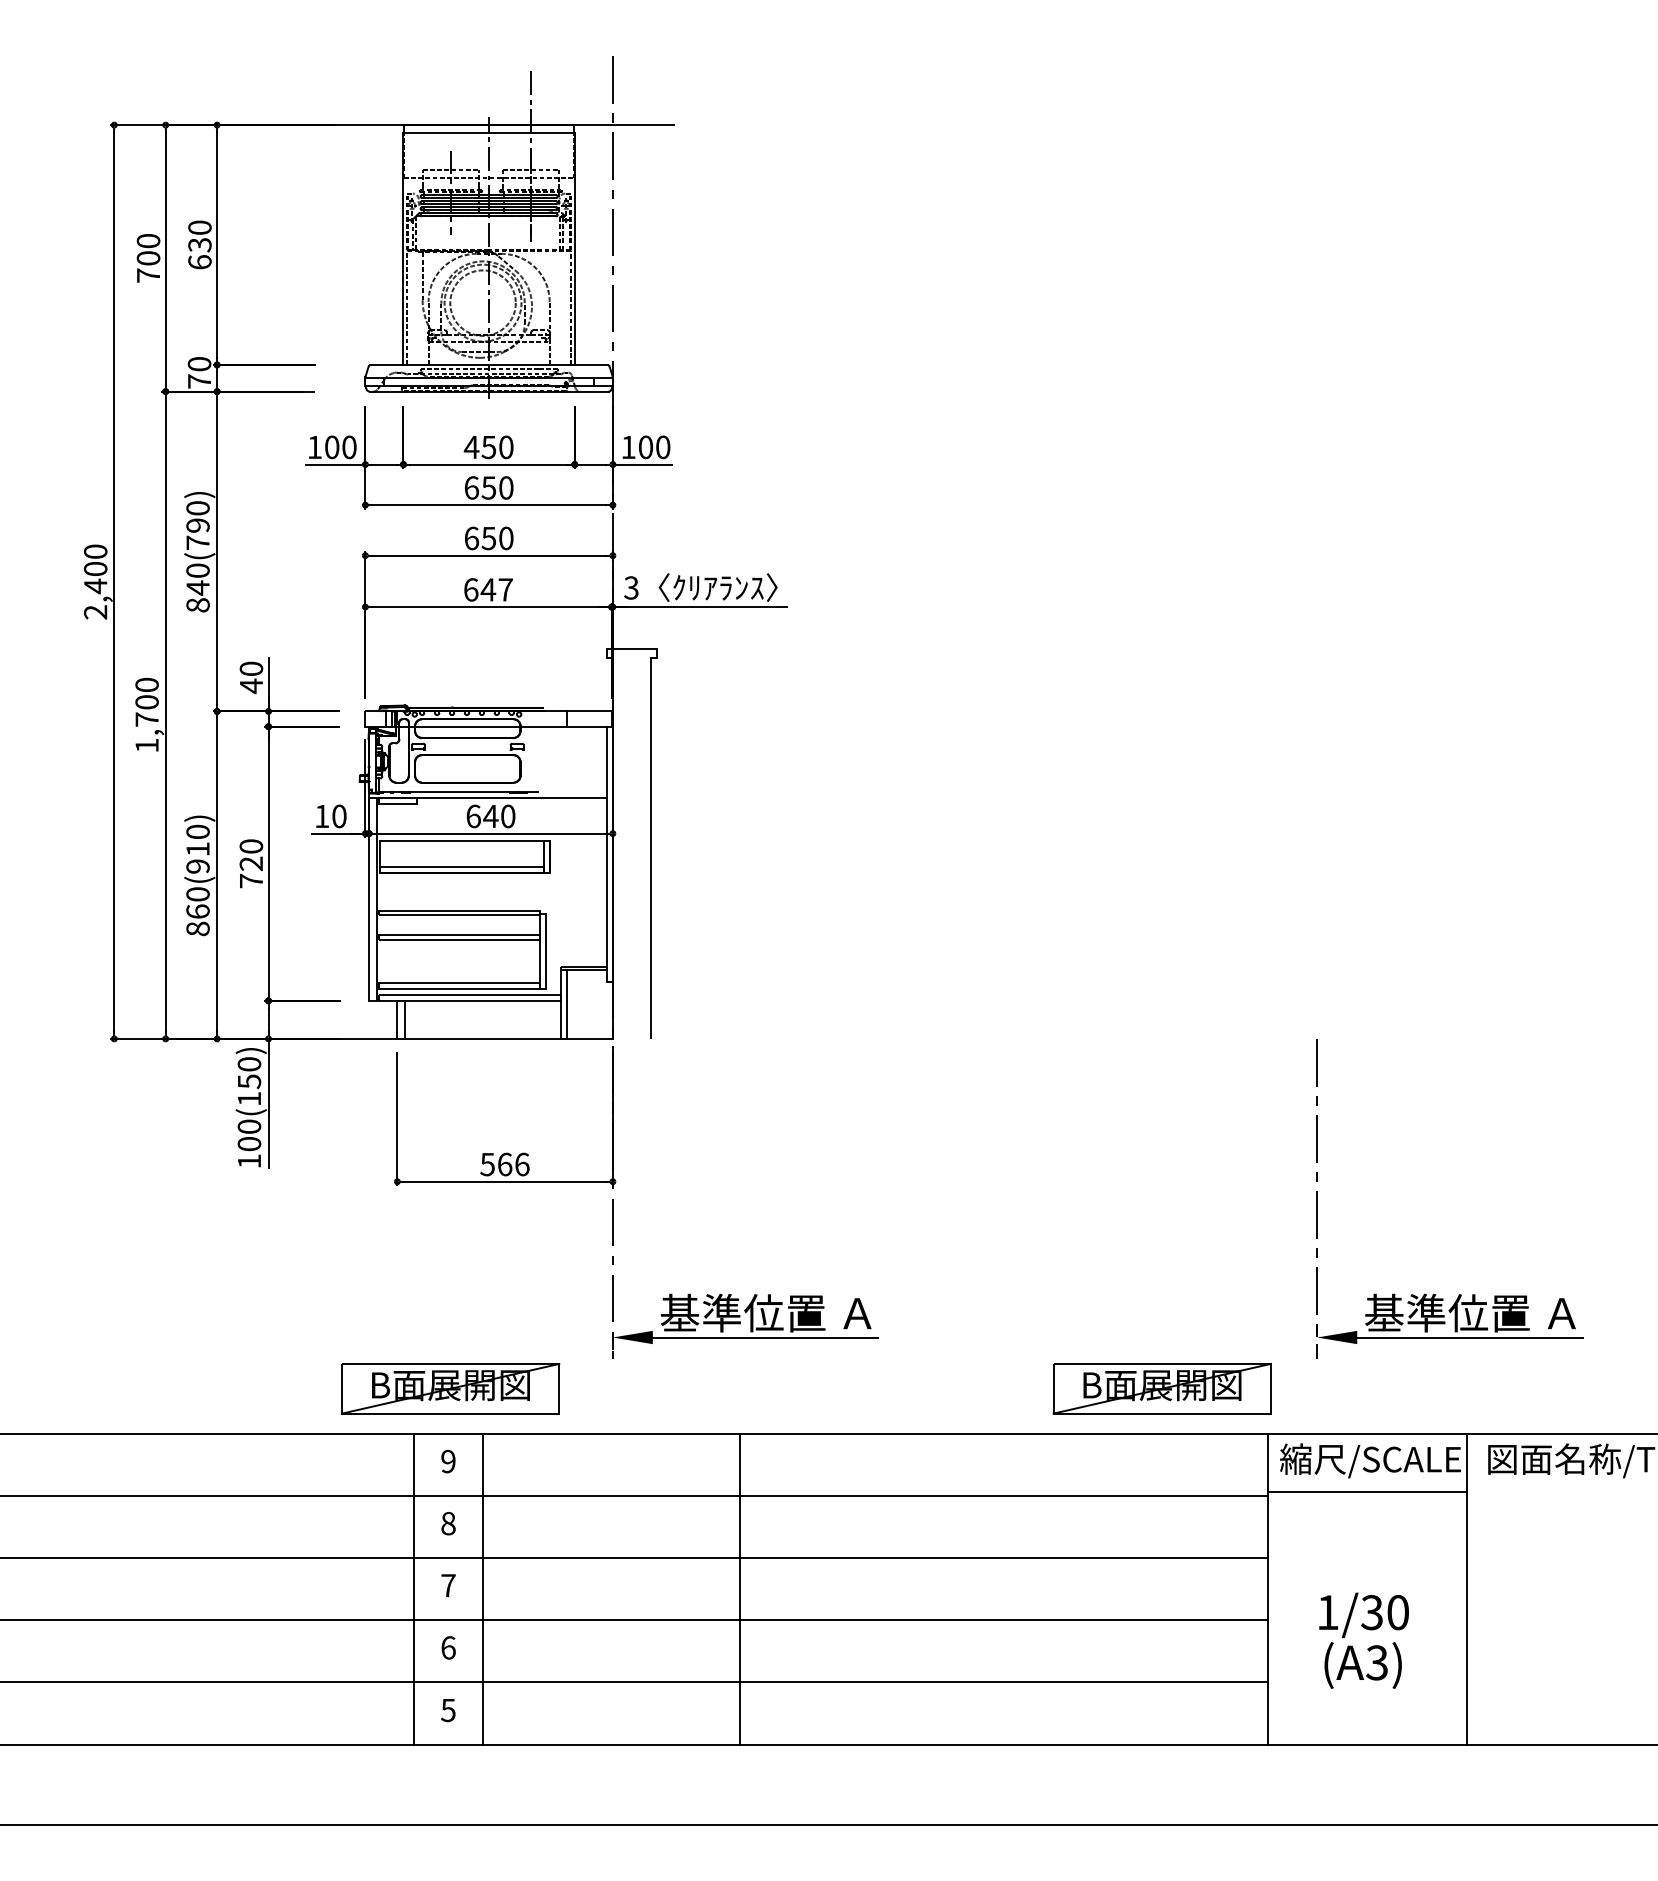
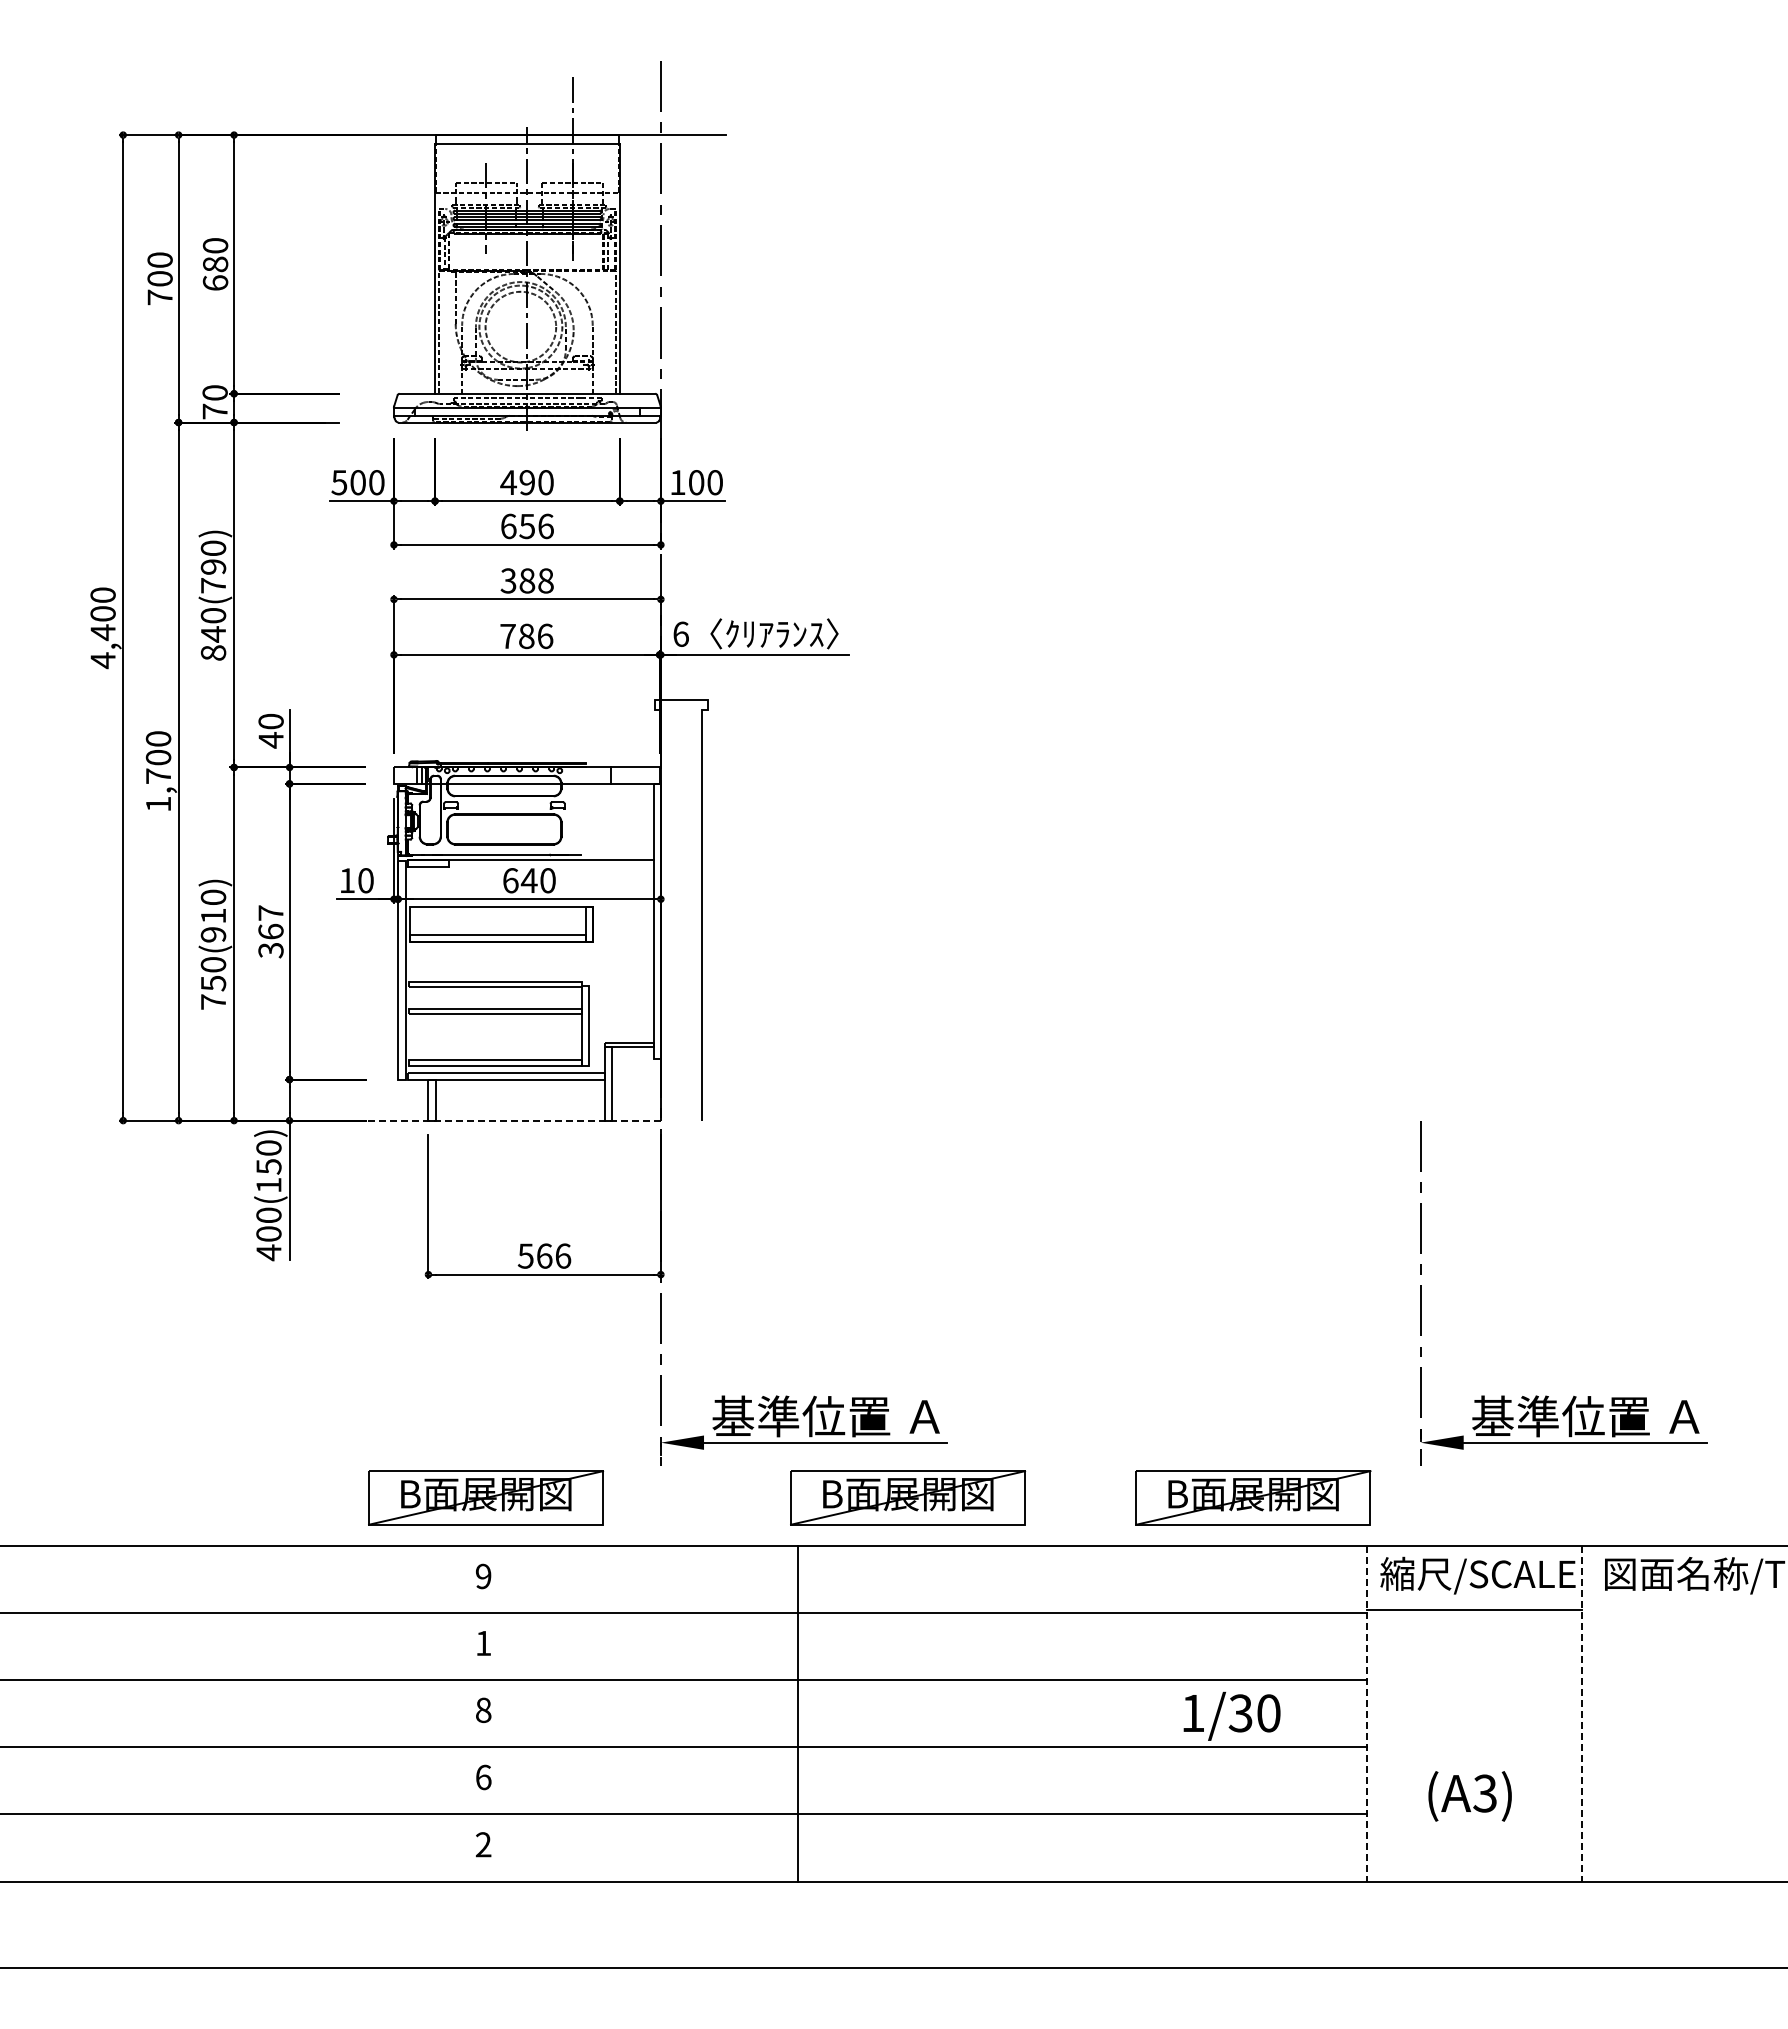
text: (199, 245) -> (215, 264), 630 -> 680
text: (314, 447) -> (339, 482), 100 -> 500
text: (488, 447) -> (526, 482), 450 -> 490
text: (505, 488) -> (545, 526), 650 -> 656
text: (488, 538) -> (526, 580), 650 -> 388
text: (631, 587) -> (680, 633), 3 -> 6
text: (488, 590) -> (526, 636), 647 -> 786
text: (95, 612) -> (102, 660), 2,400 -> 4,400
text: (250, 863) -> (270, 931), 720 -> 367
text: (198, 920) -> (213, 992), 860(910) -> 750(910)
line: (466, 1038) -> (502, 1120), solid -> dashed
text: (249, 1161) -> (268, 1252), 100(150) -> 400(150)
part: (842, 1388) -> (908, 1497), added
text: (448, 1523) -> (483, 1643), 8 -> 1
text: (448, 1585) -> (483, 1710), 7 -> 8
line: (414, 1588) -> (446, 1713), removed
line: (482, 1588) -> (520, 1713), removed
line: (1268, 1588) -> (1367, 1713), solid -> dashed
line: (1467, 1588) -> (1582, 1713), solid -> dashed
text: (1363, 1614) -> (1231, 1715), moved
text: (448, 1710) -> (483, 1844), 5 -> 2

